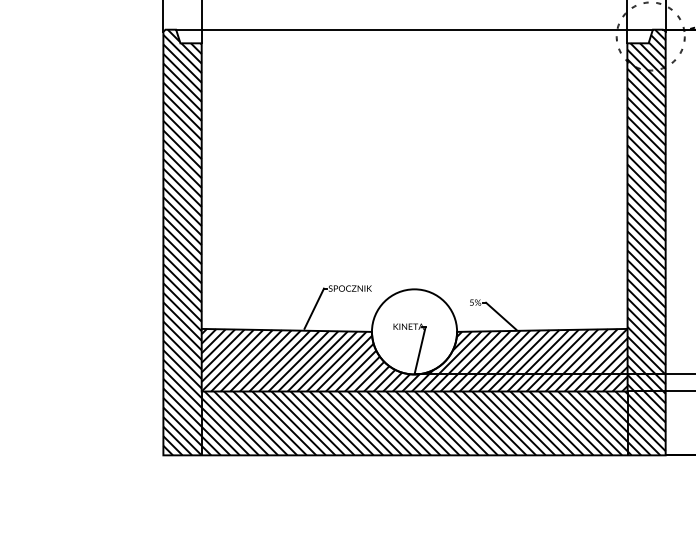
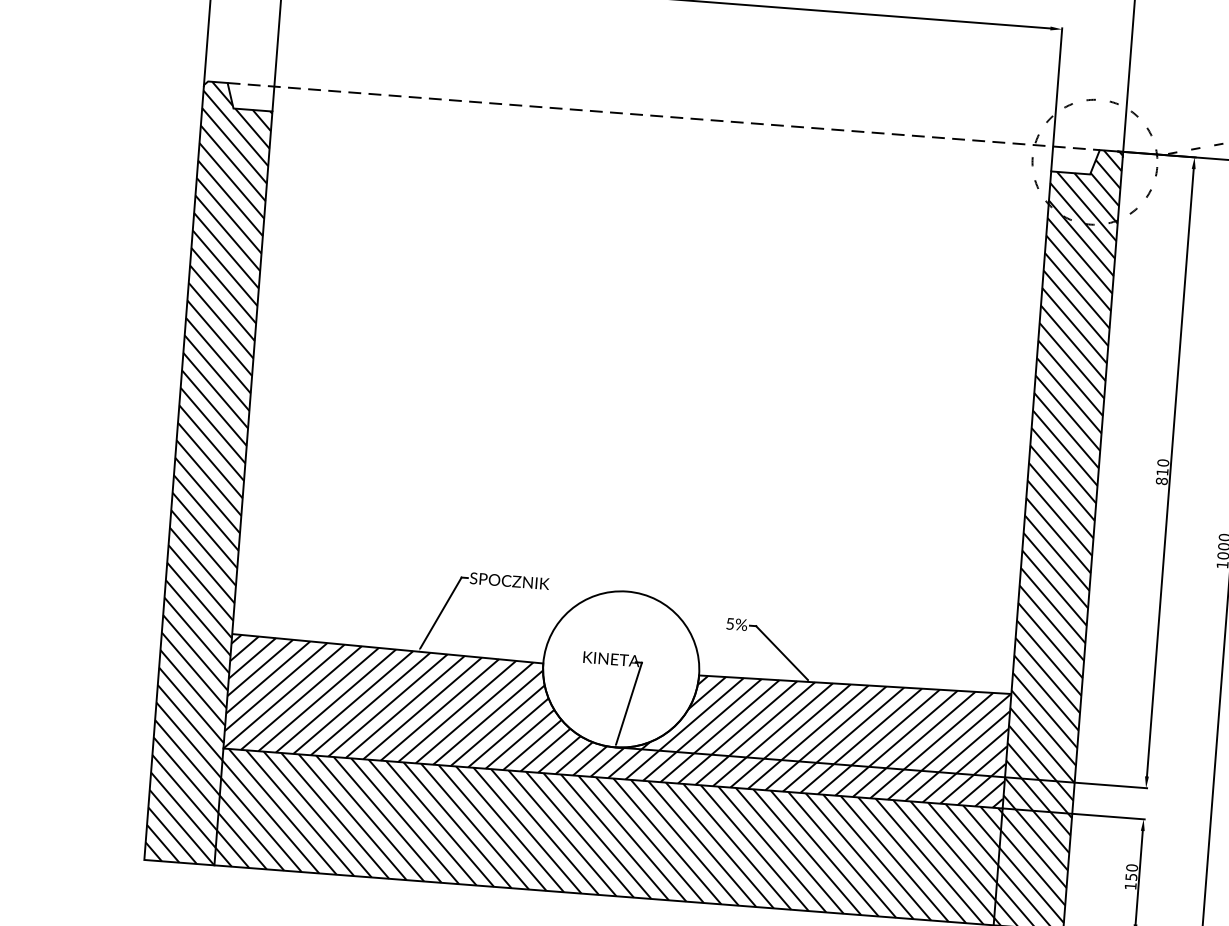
line: (415, 29) -> (665, 116), solid -> dashed

